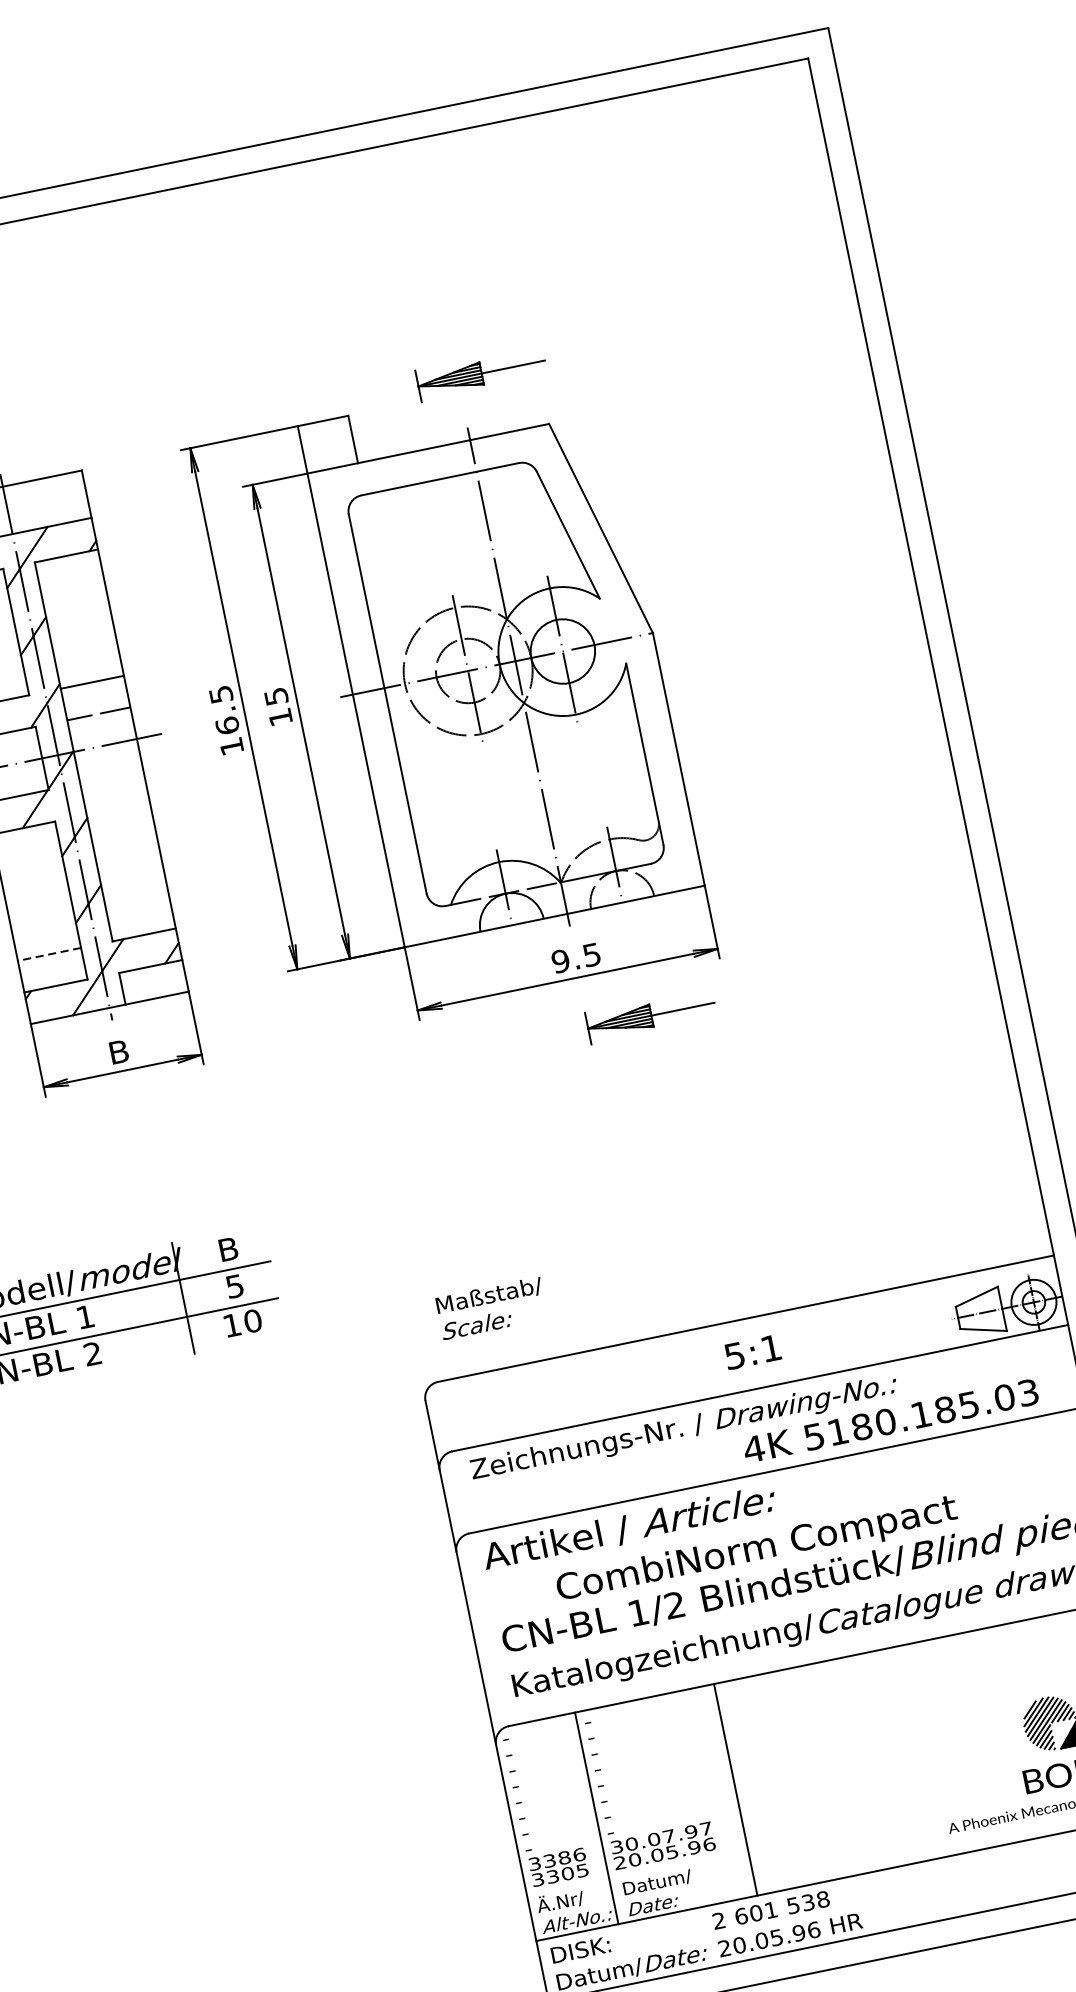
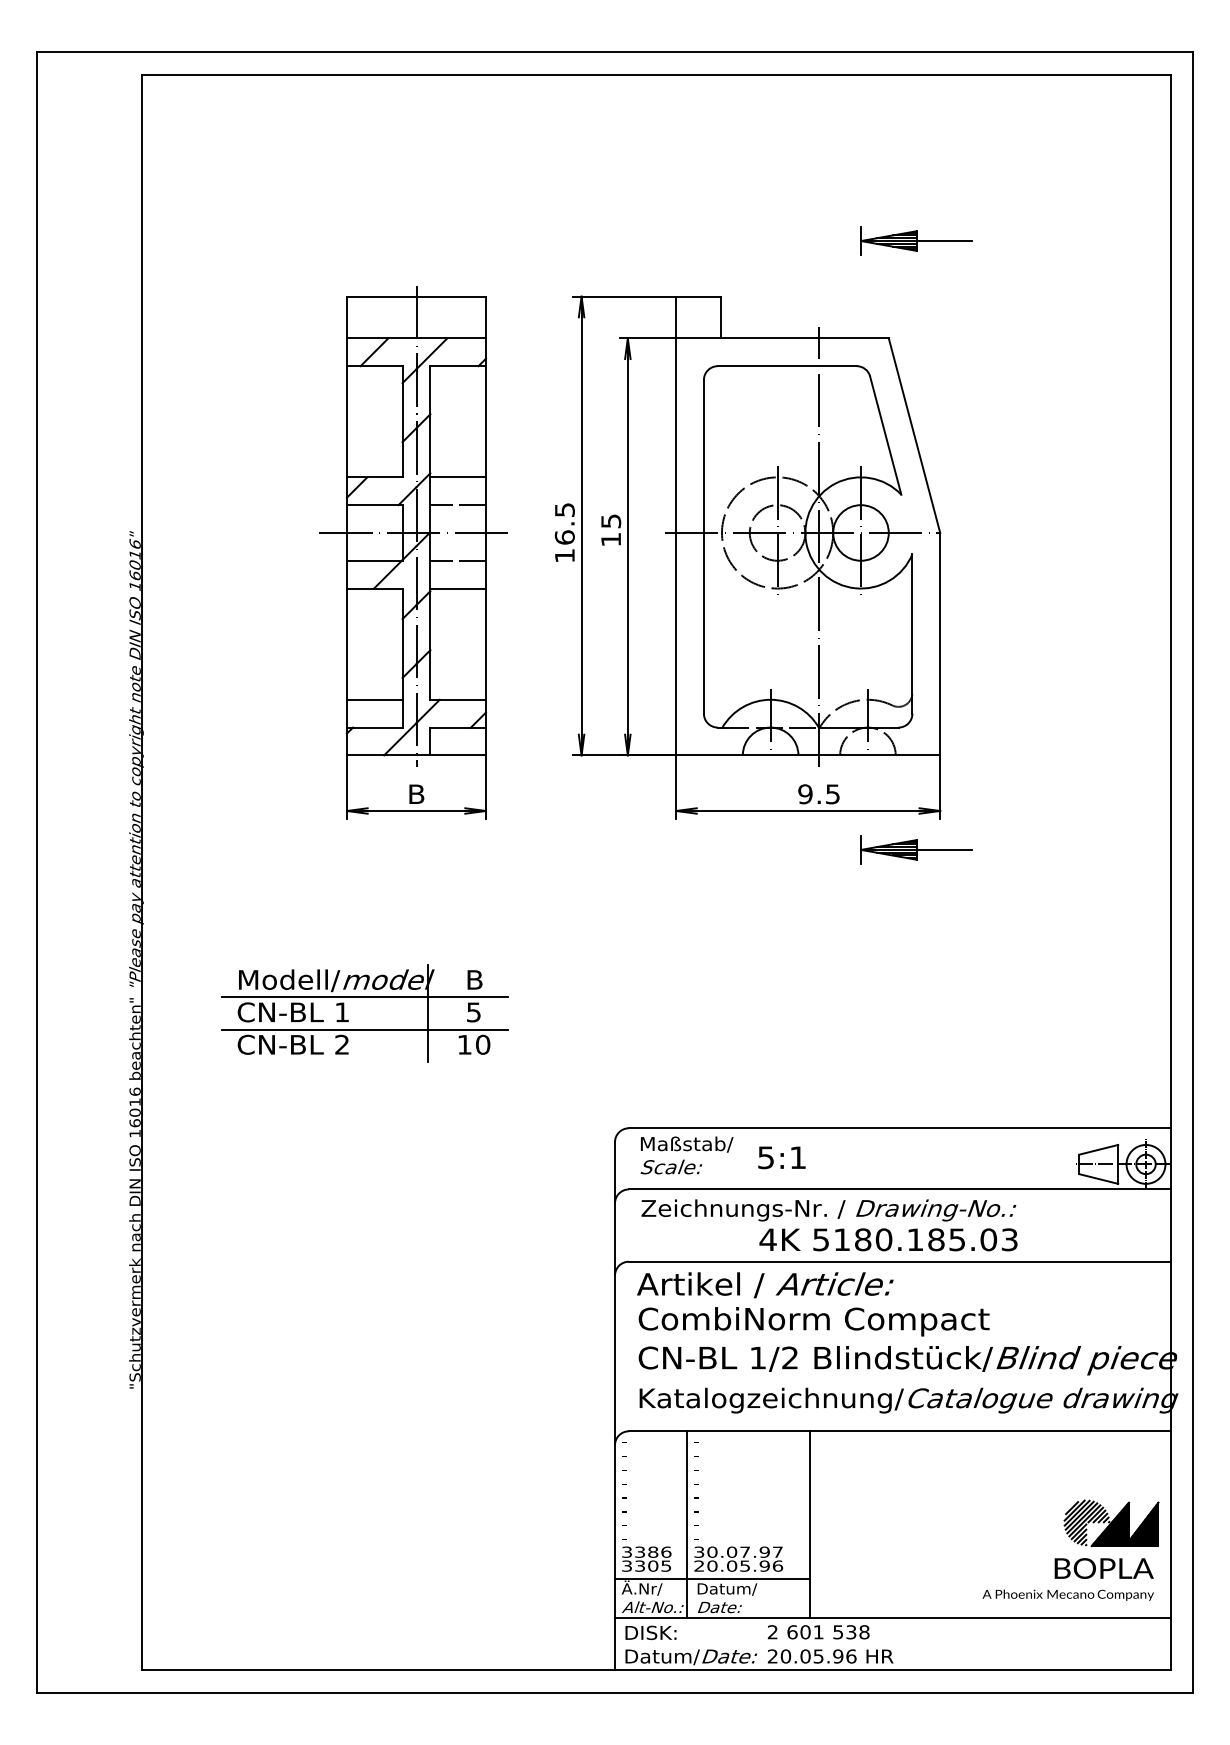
part: (481, 372) -> (916, 240), moved
line: (112, 776) -> (458, 560), added
line: (118, 808) -> (458, 588), added
line: (49, 954) -> (374, 699), dashed -> solid
part: (651, 1015) -> (916, 849), moved
text: (491, 1308) -> (686, 1155), moved
text: (752, 1352) -> (781, 1157), moved
text: (890, 1420) -> (888, 1239), moved
text: (756, 1550) -> (813, 1321), moved
line: (638, 1873) -> (712, 1578), added

